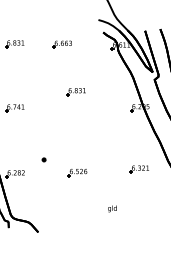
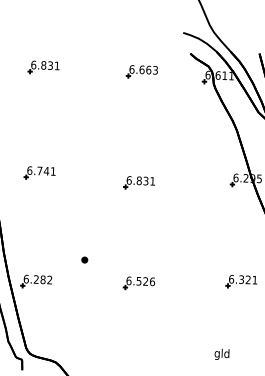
part: (61, 44) -> (140, 71), moved
part: (75, 92) -> (137, 183), moved
text: (112, 208) -> (222, 353), moved

